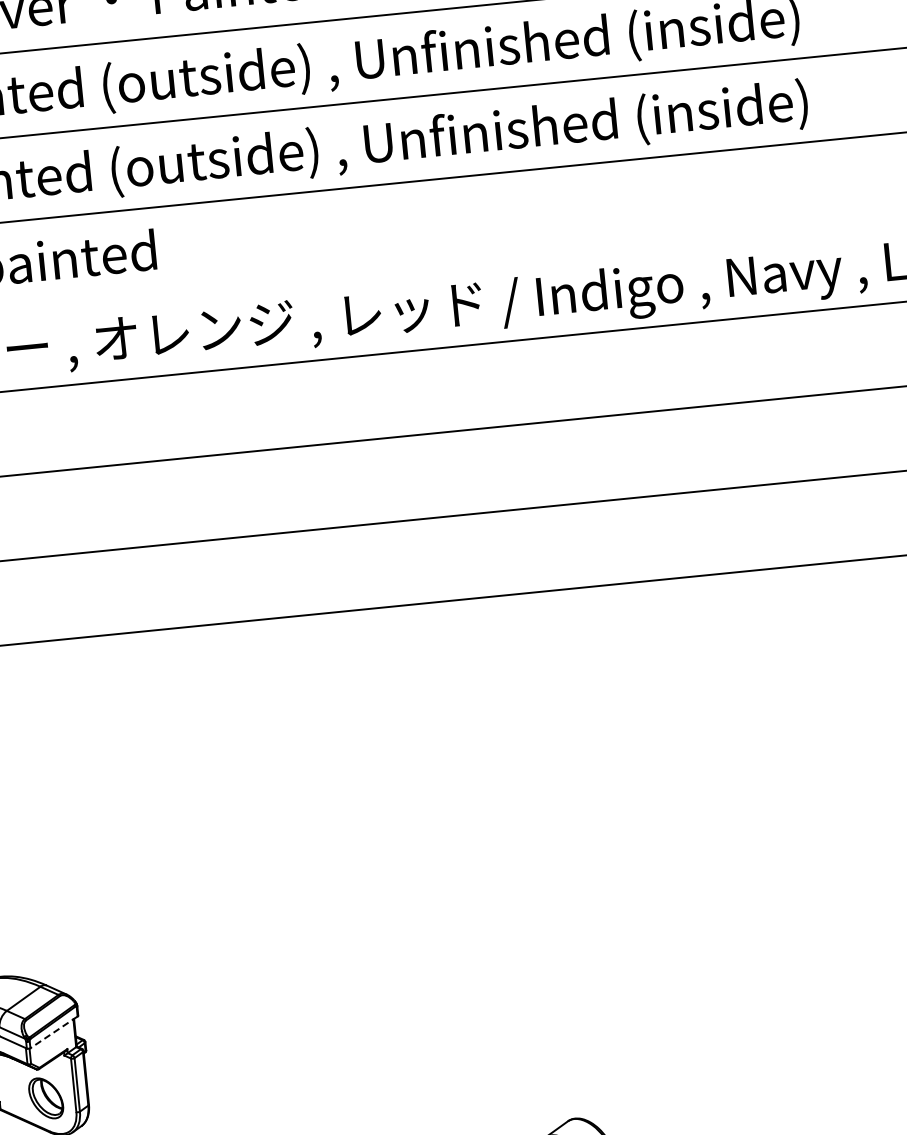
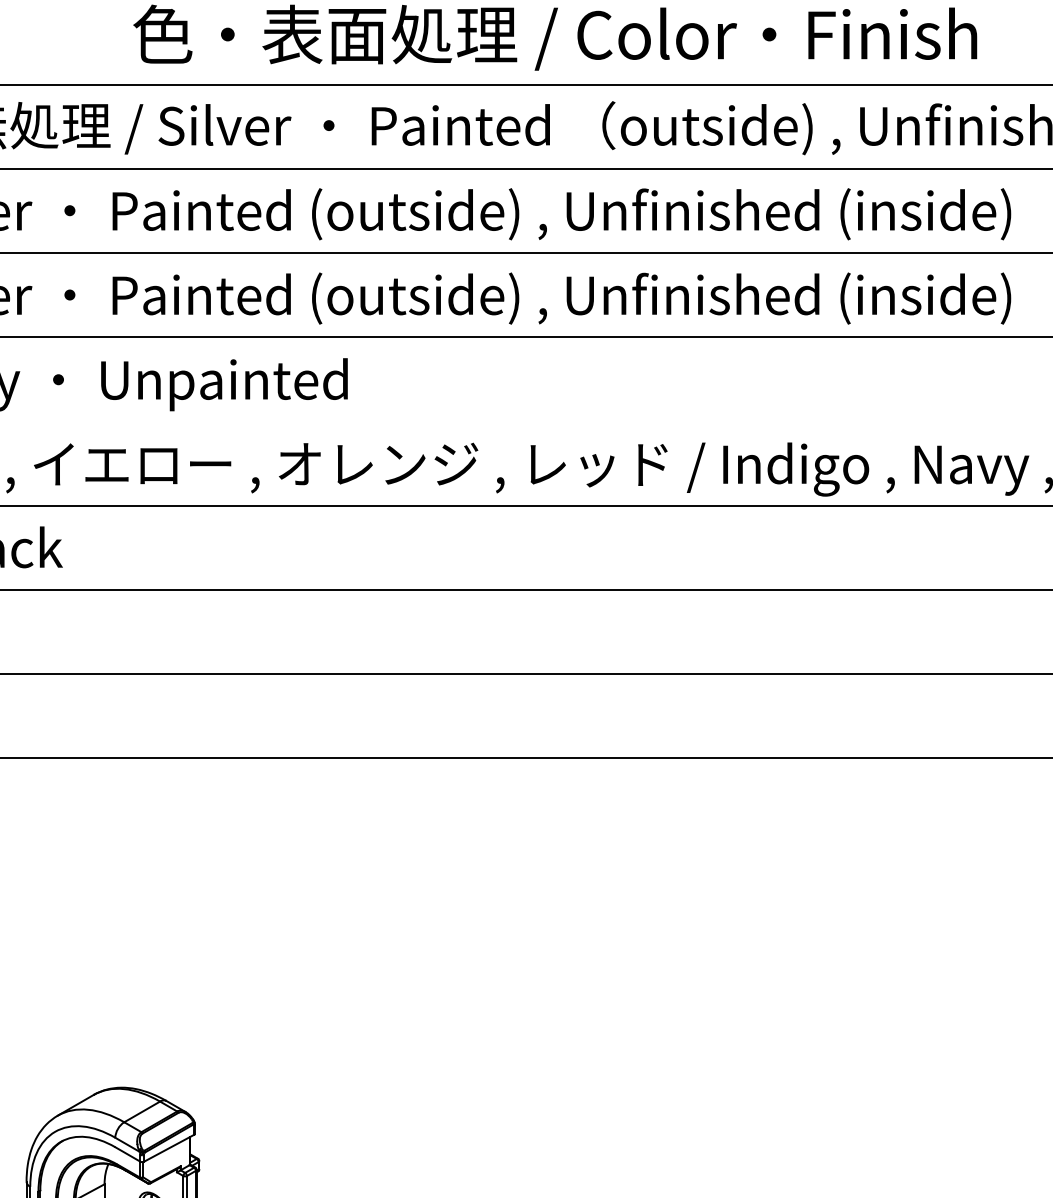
line: (53, 1032) -> (168, 1148), dashed -> solid

